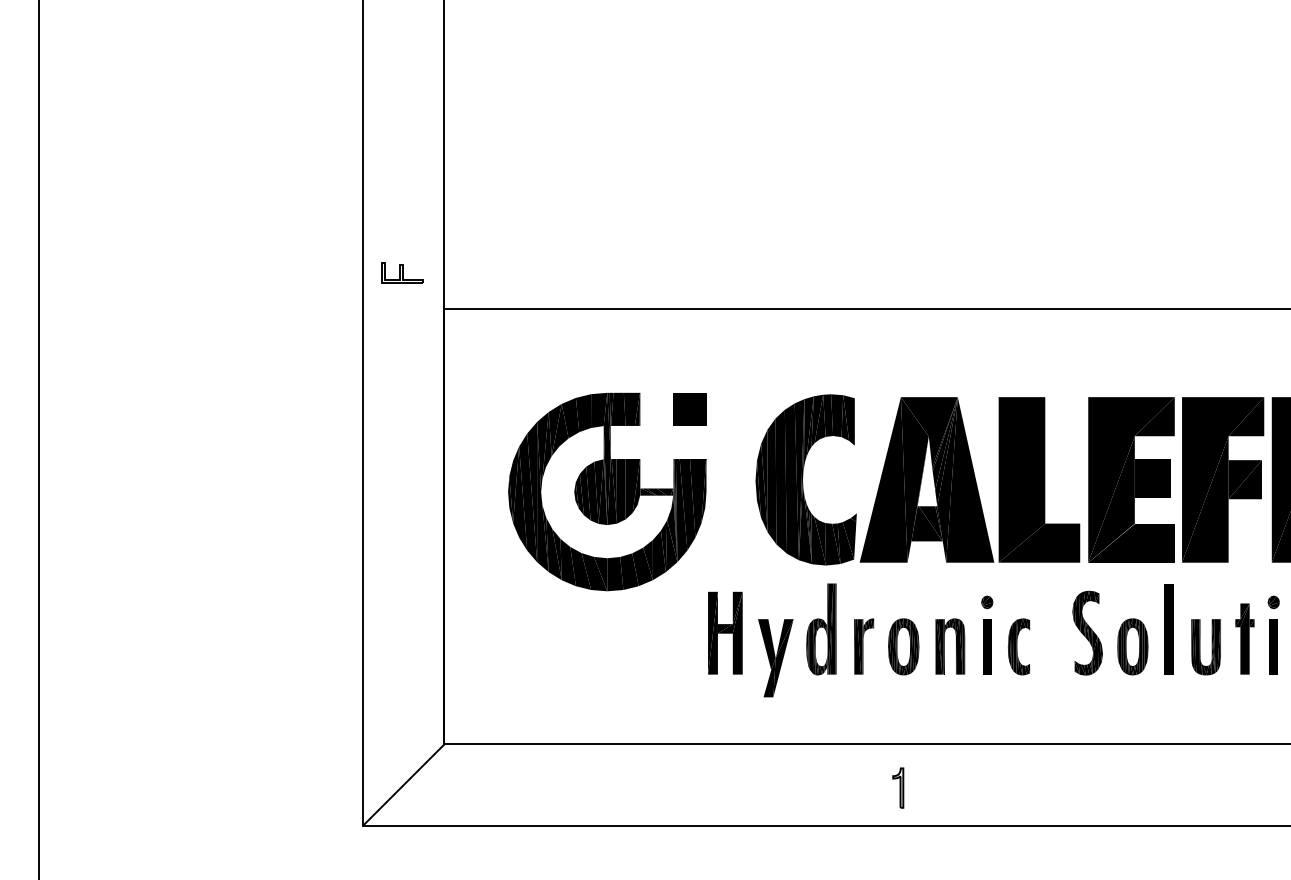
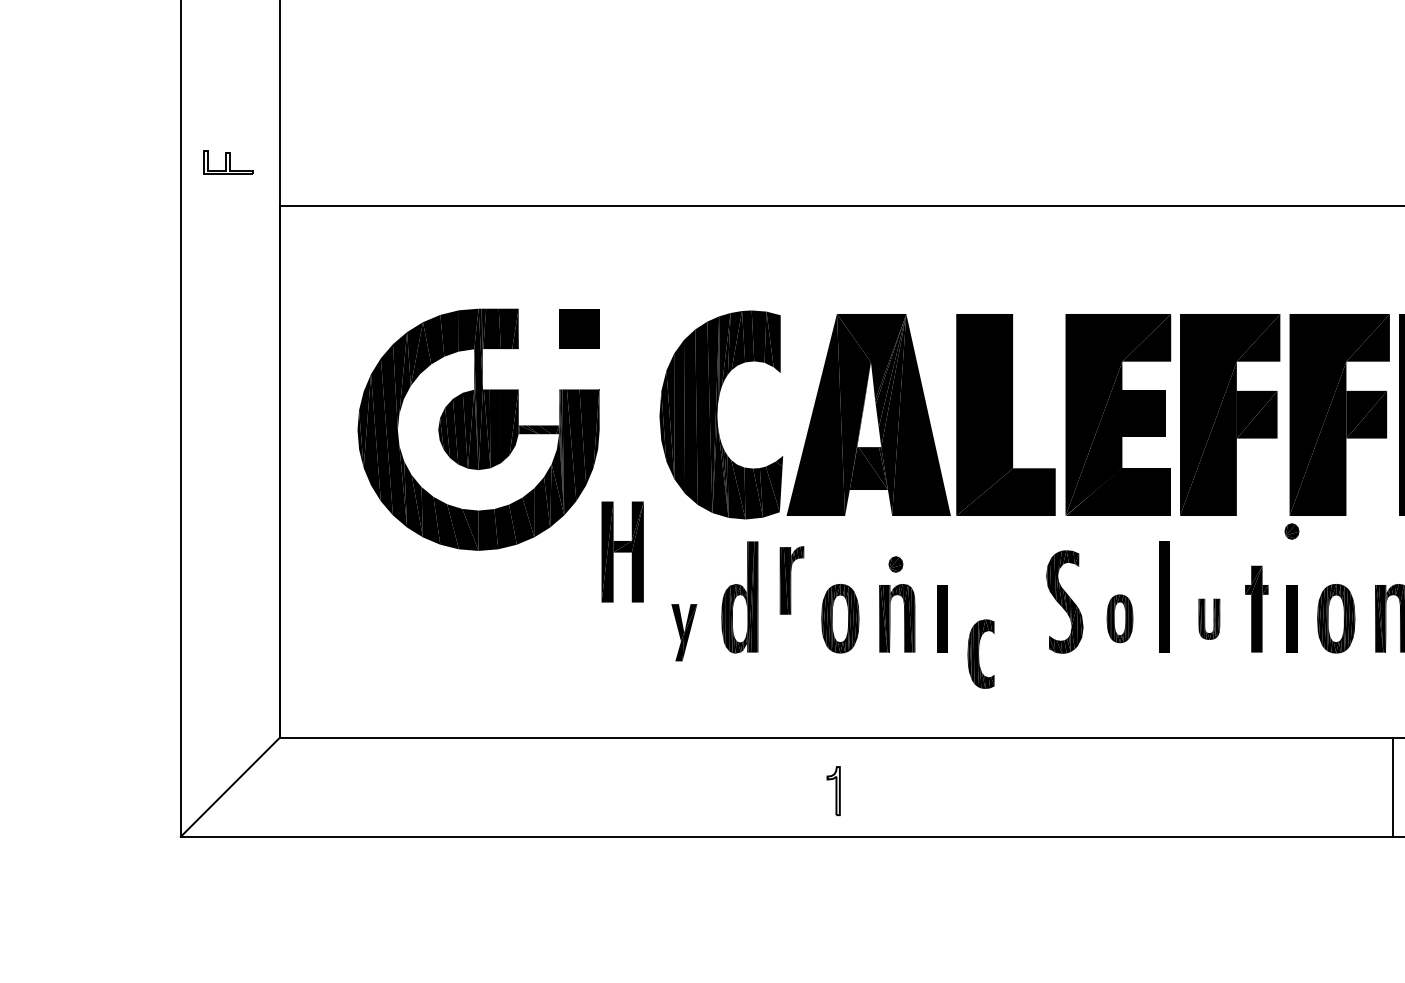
part: (987, 602) -> (896, 564), moved
part: (1273, 602) -> (1291, 531), moved
part: (725, 632) -> (622, 551), moved
part: (864, 646) -> (792, 580), moved
part: (1018, 646) -> (980, 653), moved
part: (1132, 646) -> (1119, 618), size x0.7
part: (1205, 647) -> (1208, 619), size x0.6
part: (775, 658) -> (683, 632), size x0.6

